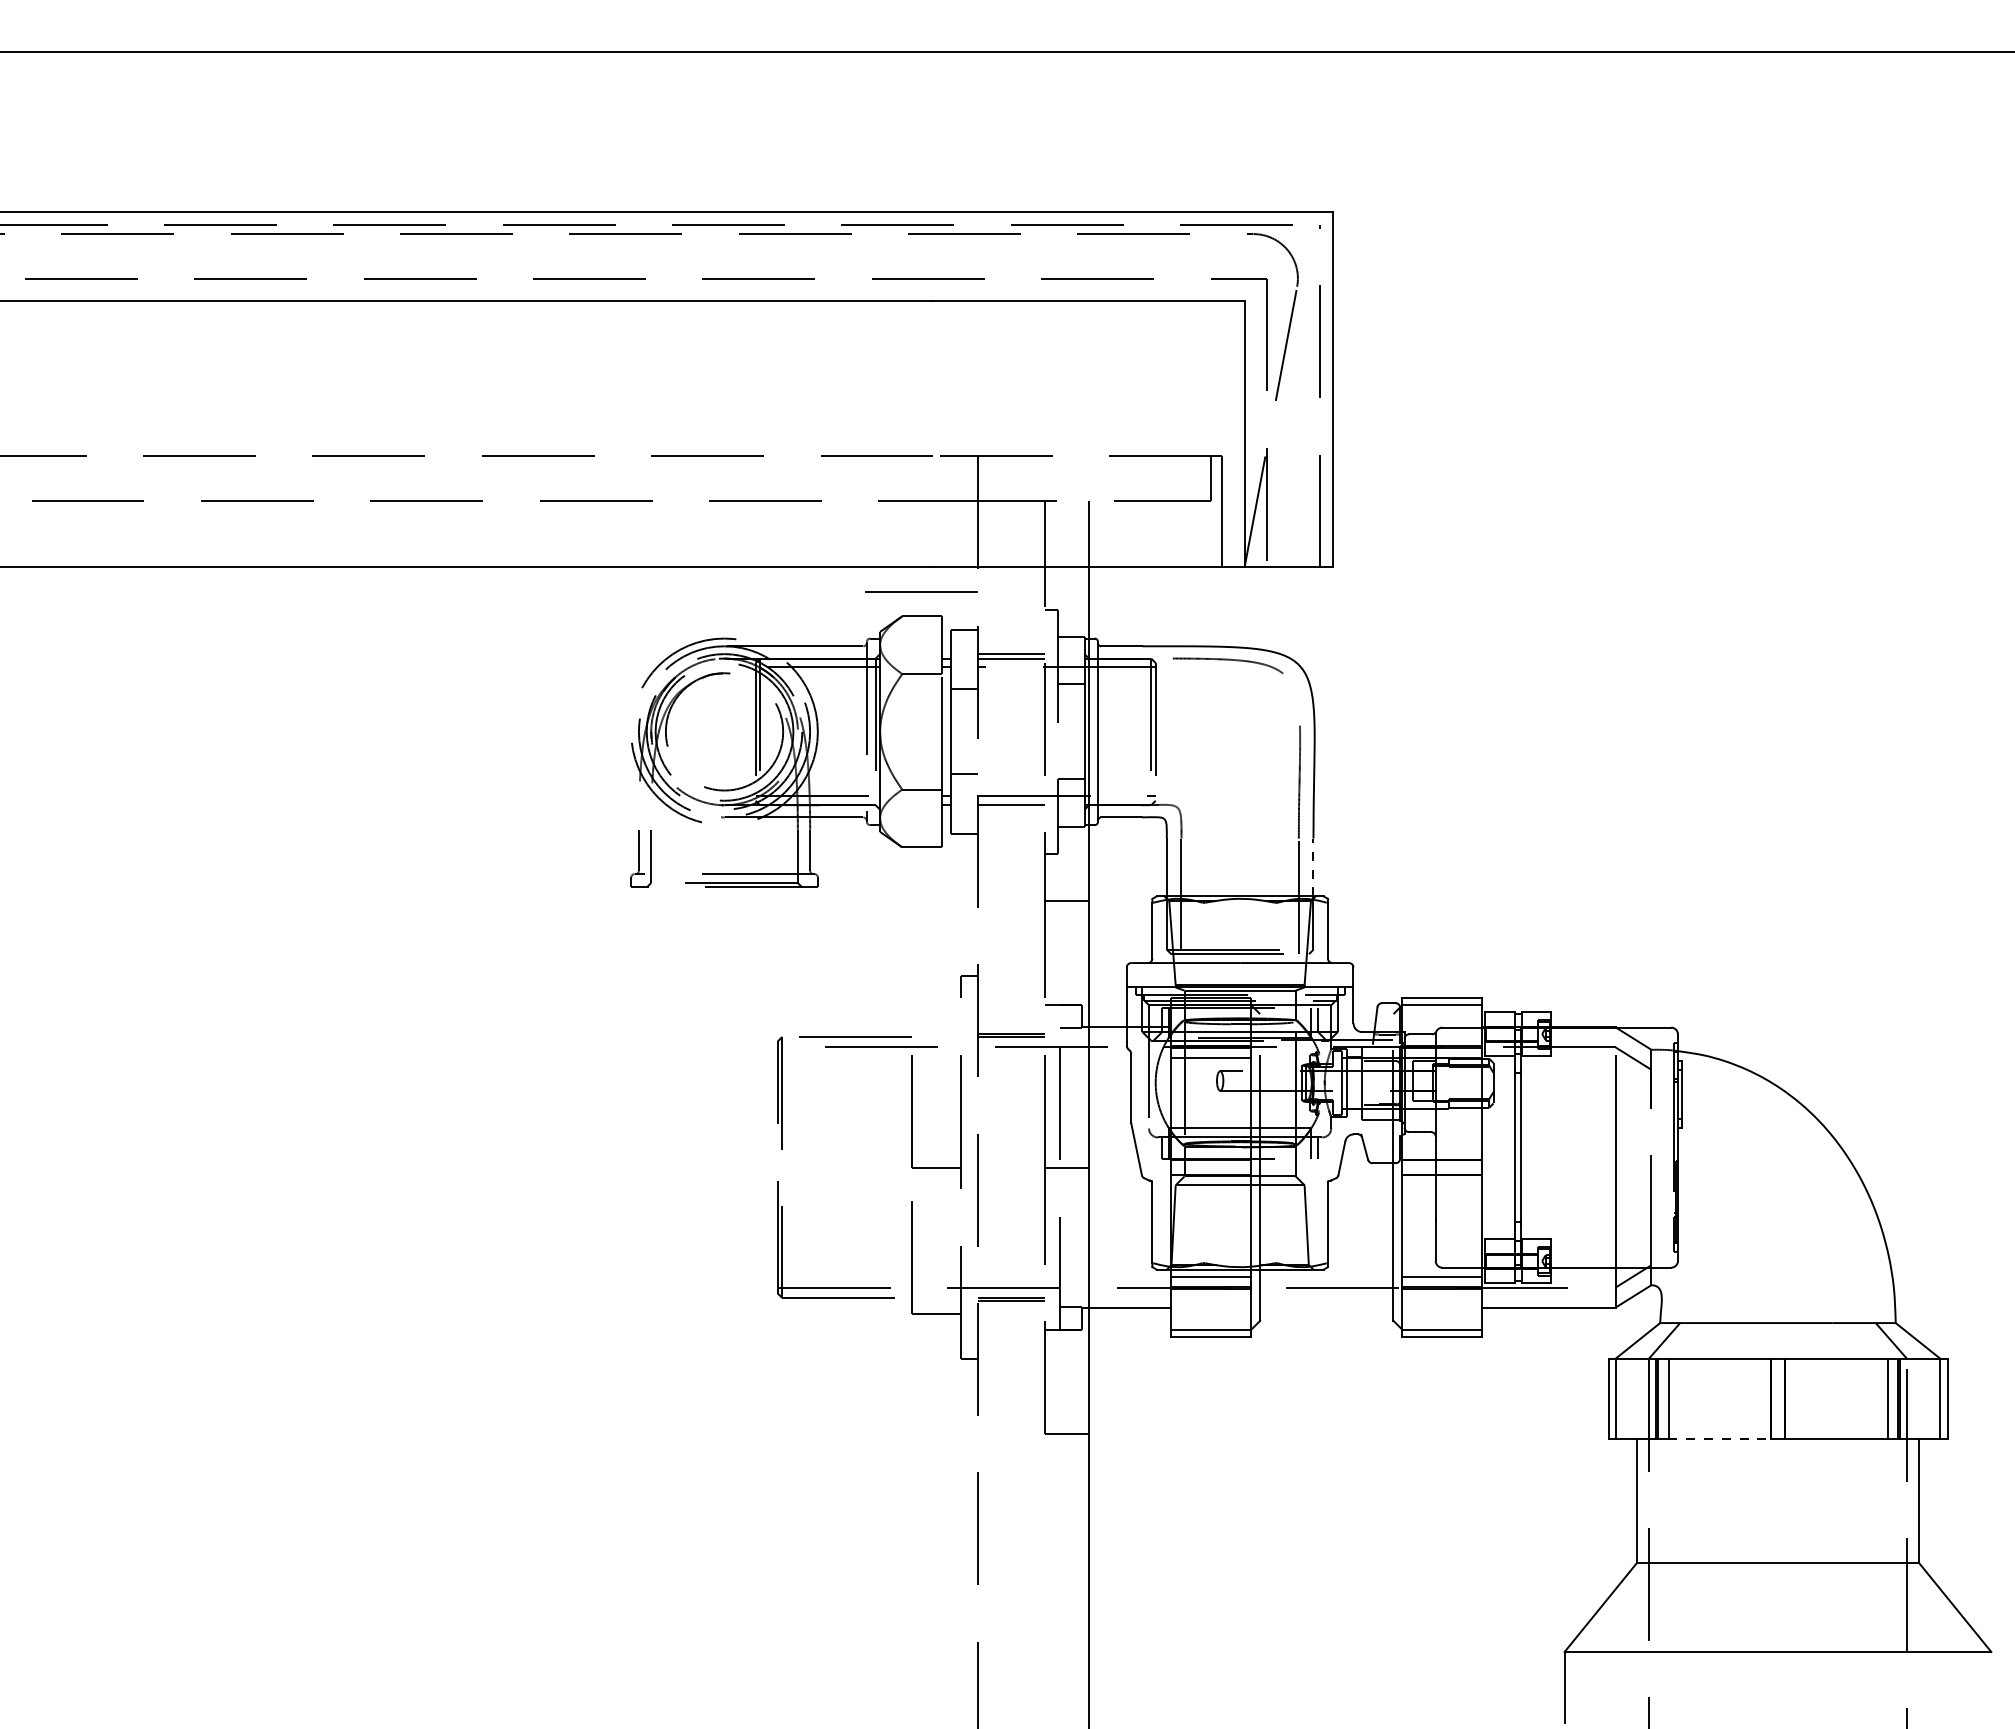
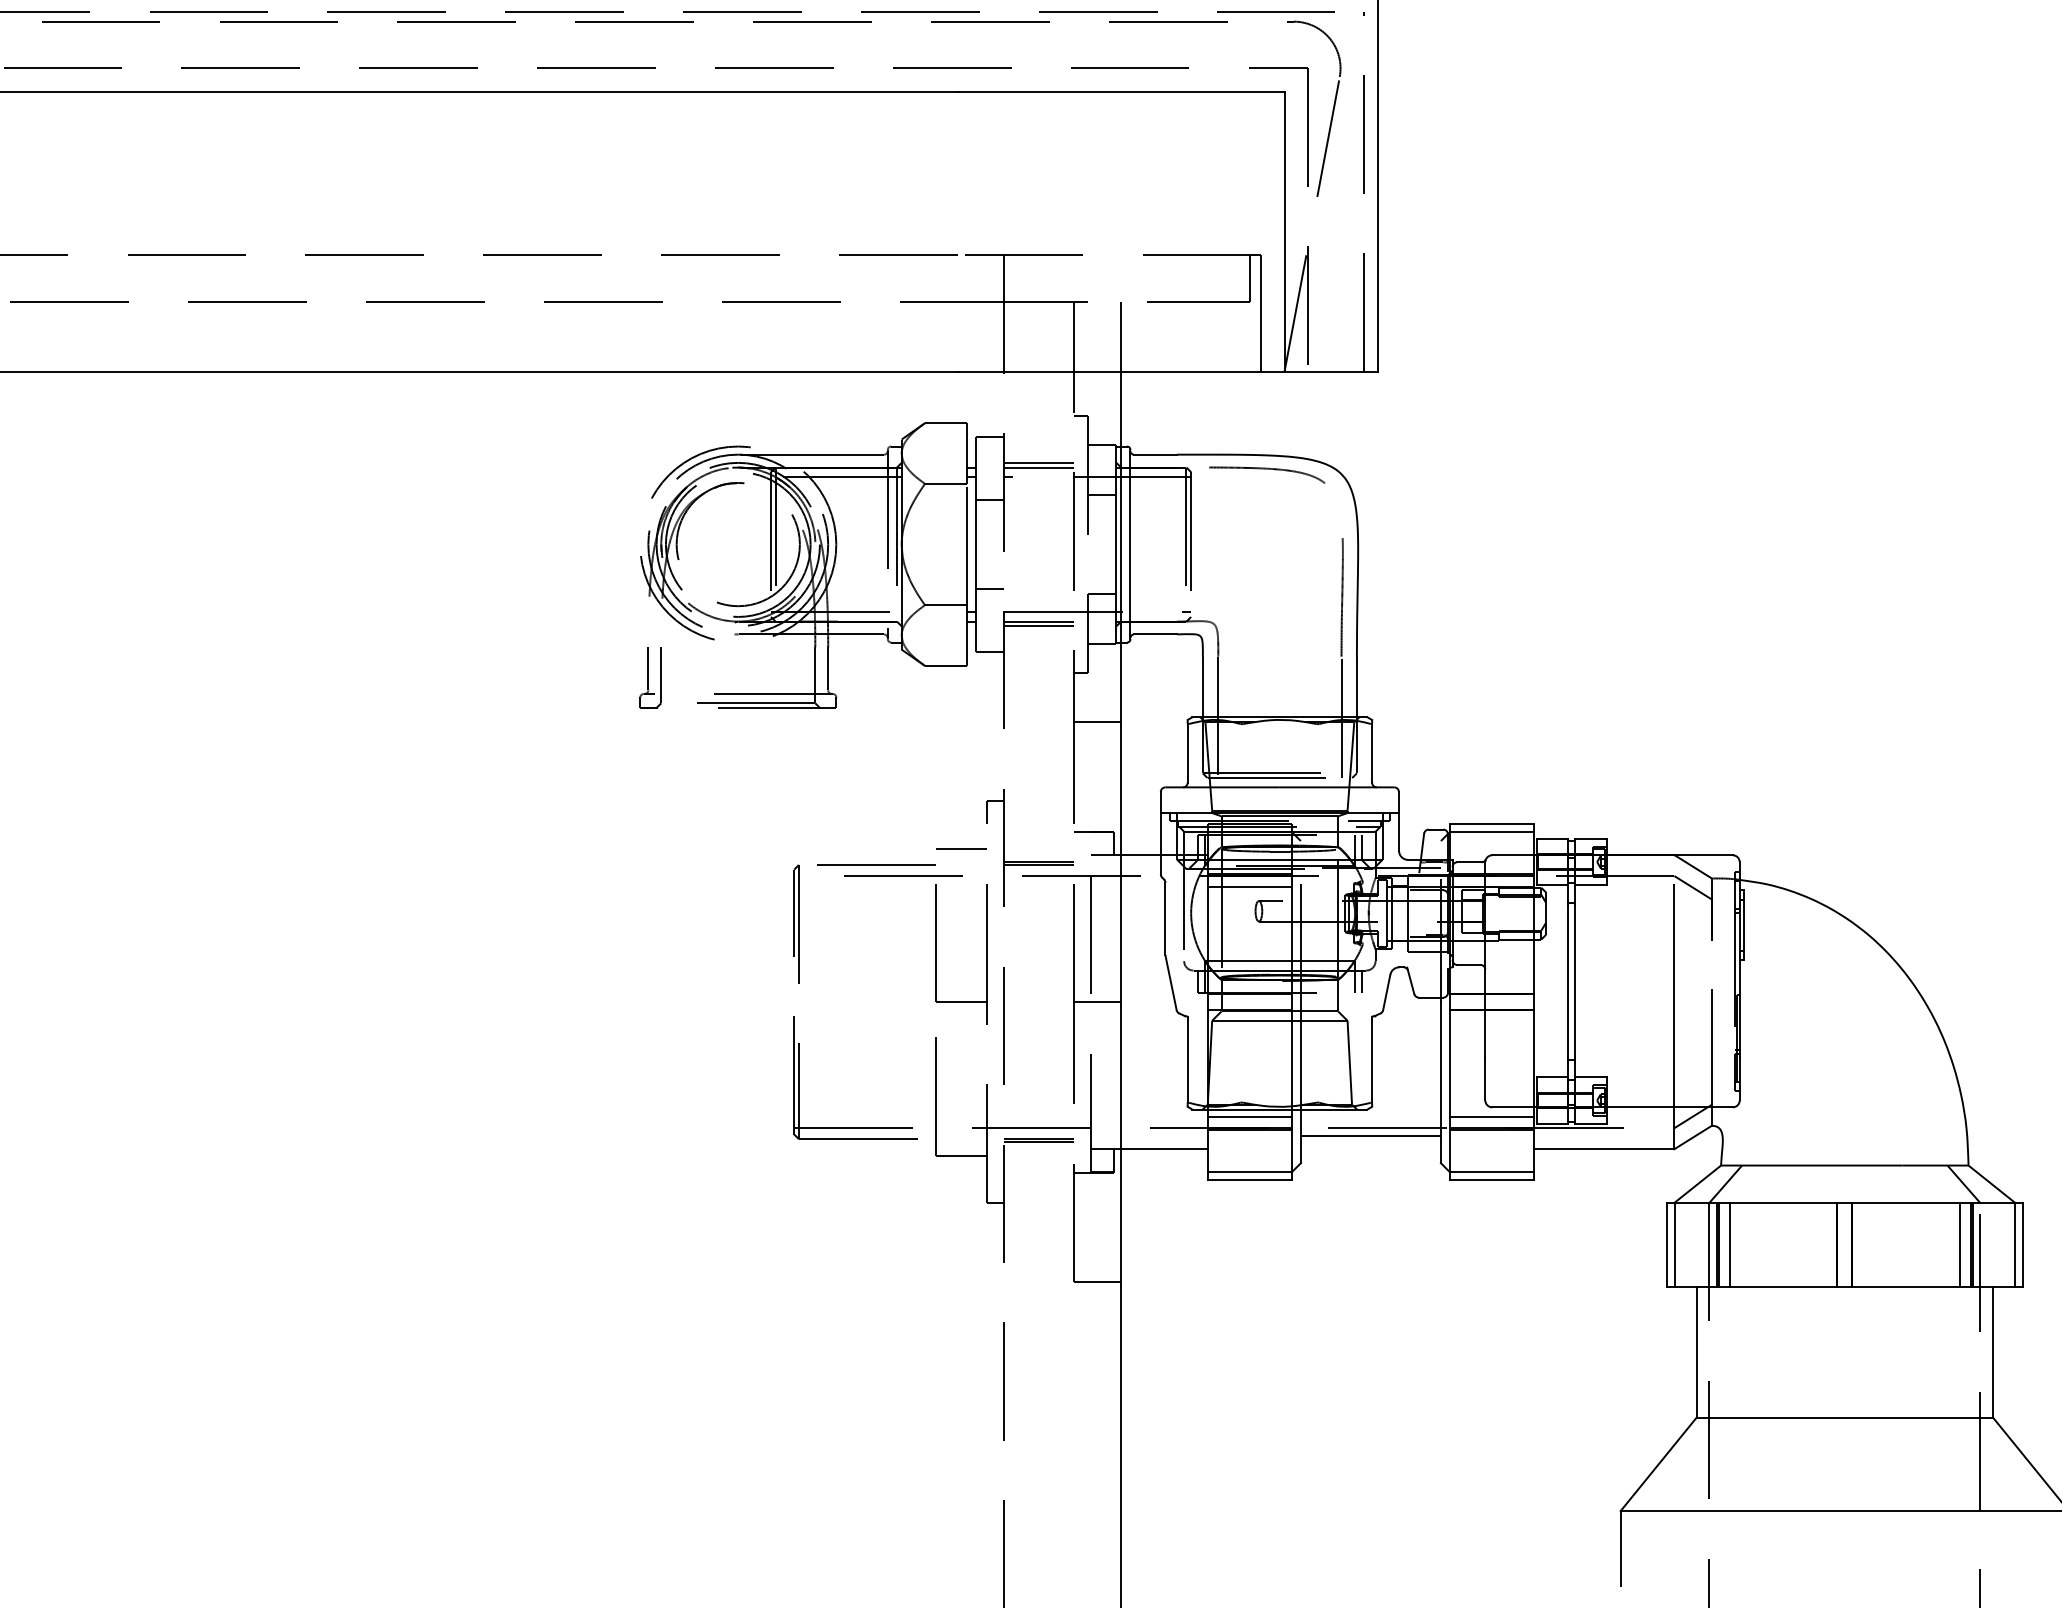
line: (921, 591) -> (945, 397), removed
line: (1010, 809) -> (1038, 626), added
line: (1313, 867) -> (1356, 687), dashed -> solid
line: (936, 1020) -> (960, 847), added
line: (1326, 1294) -> (1370, 1135), added
line: (1720, 1438) -> (1784, 1286), dashed -> solid

